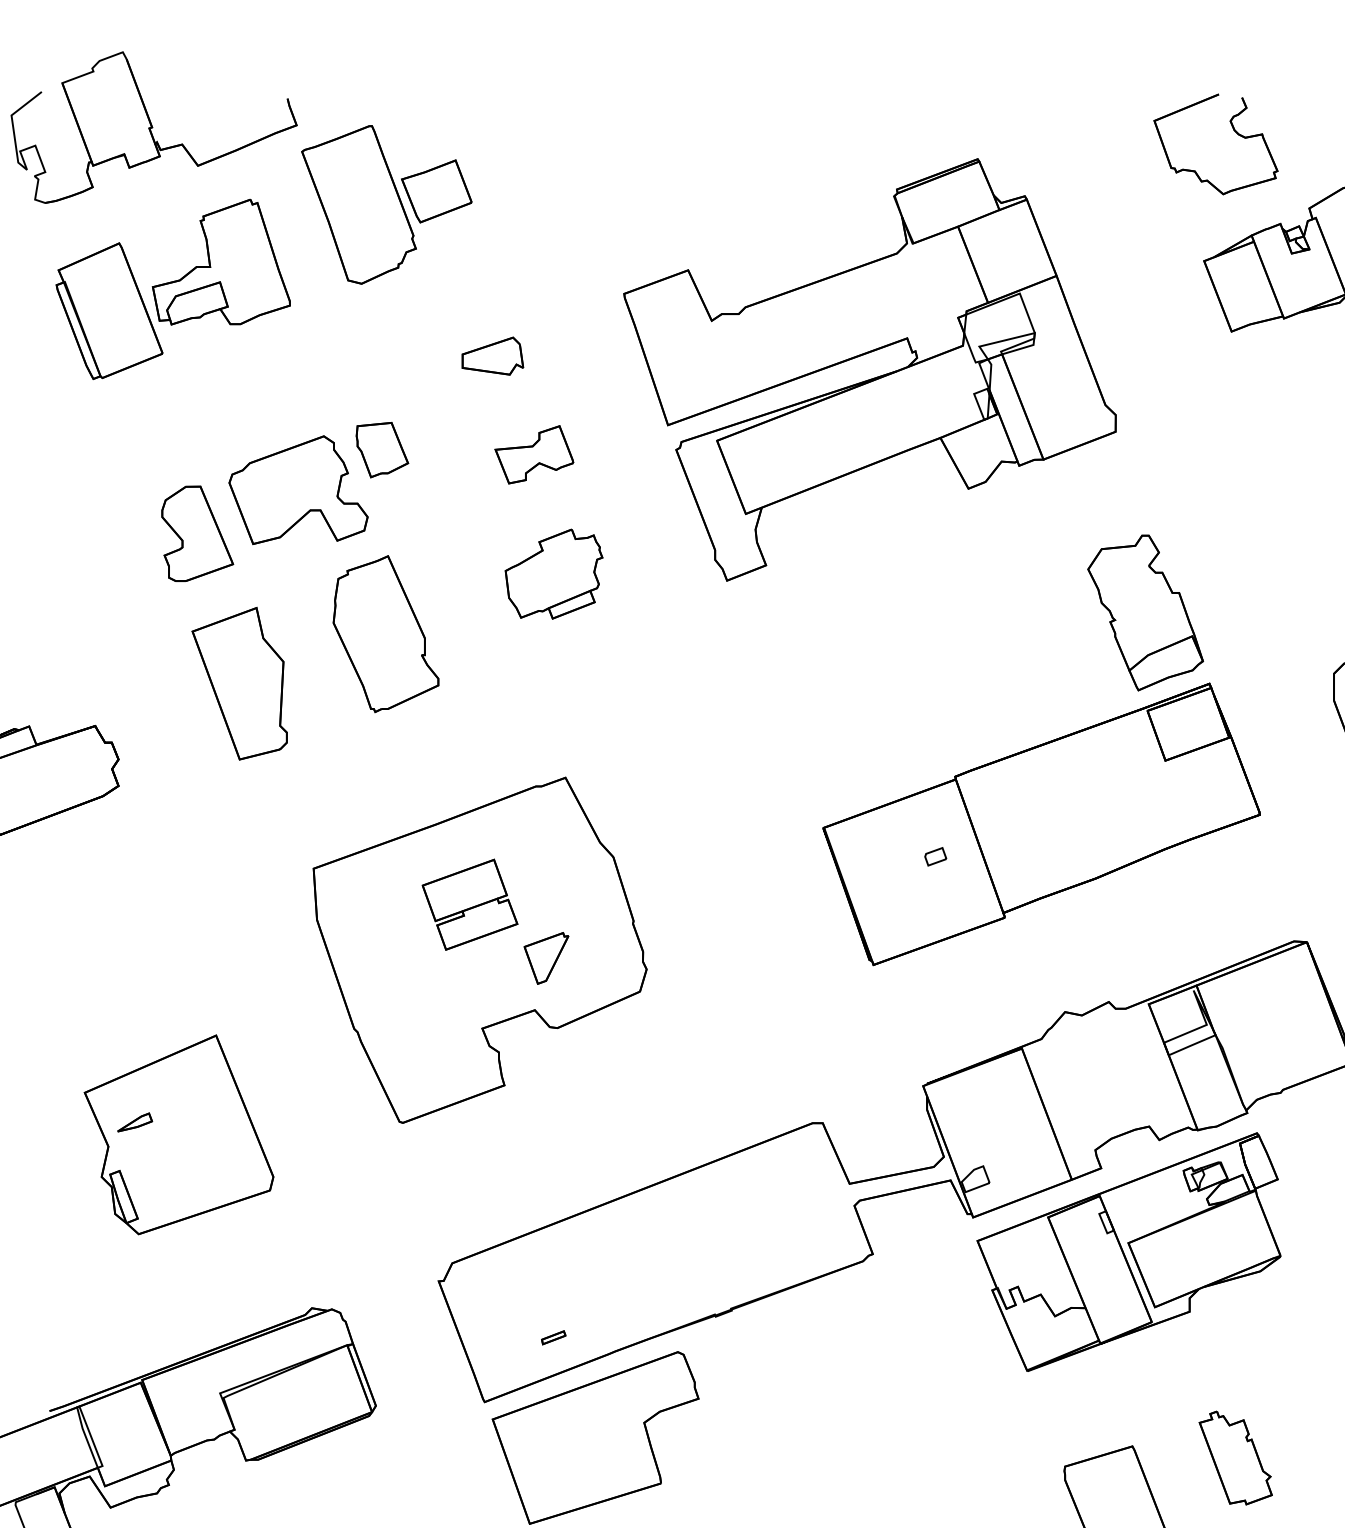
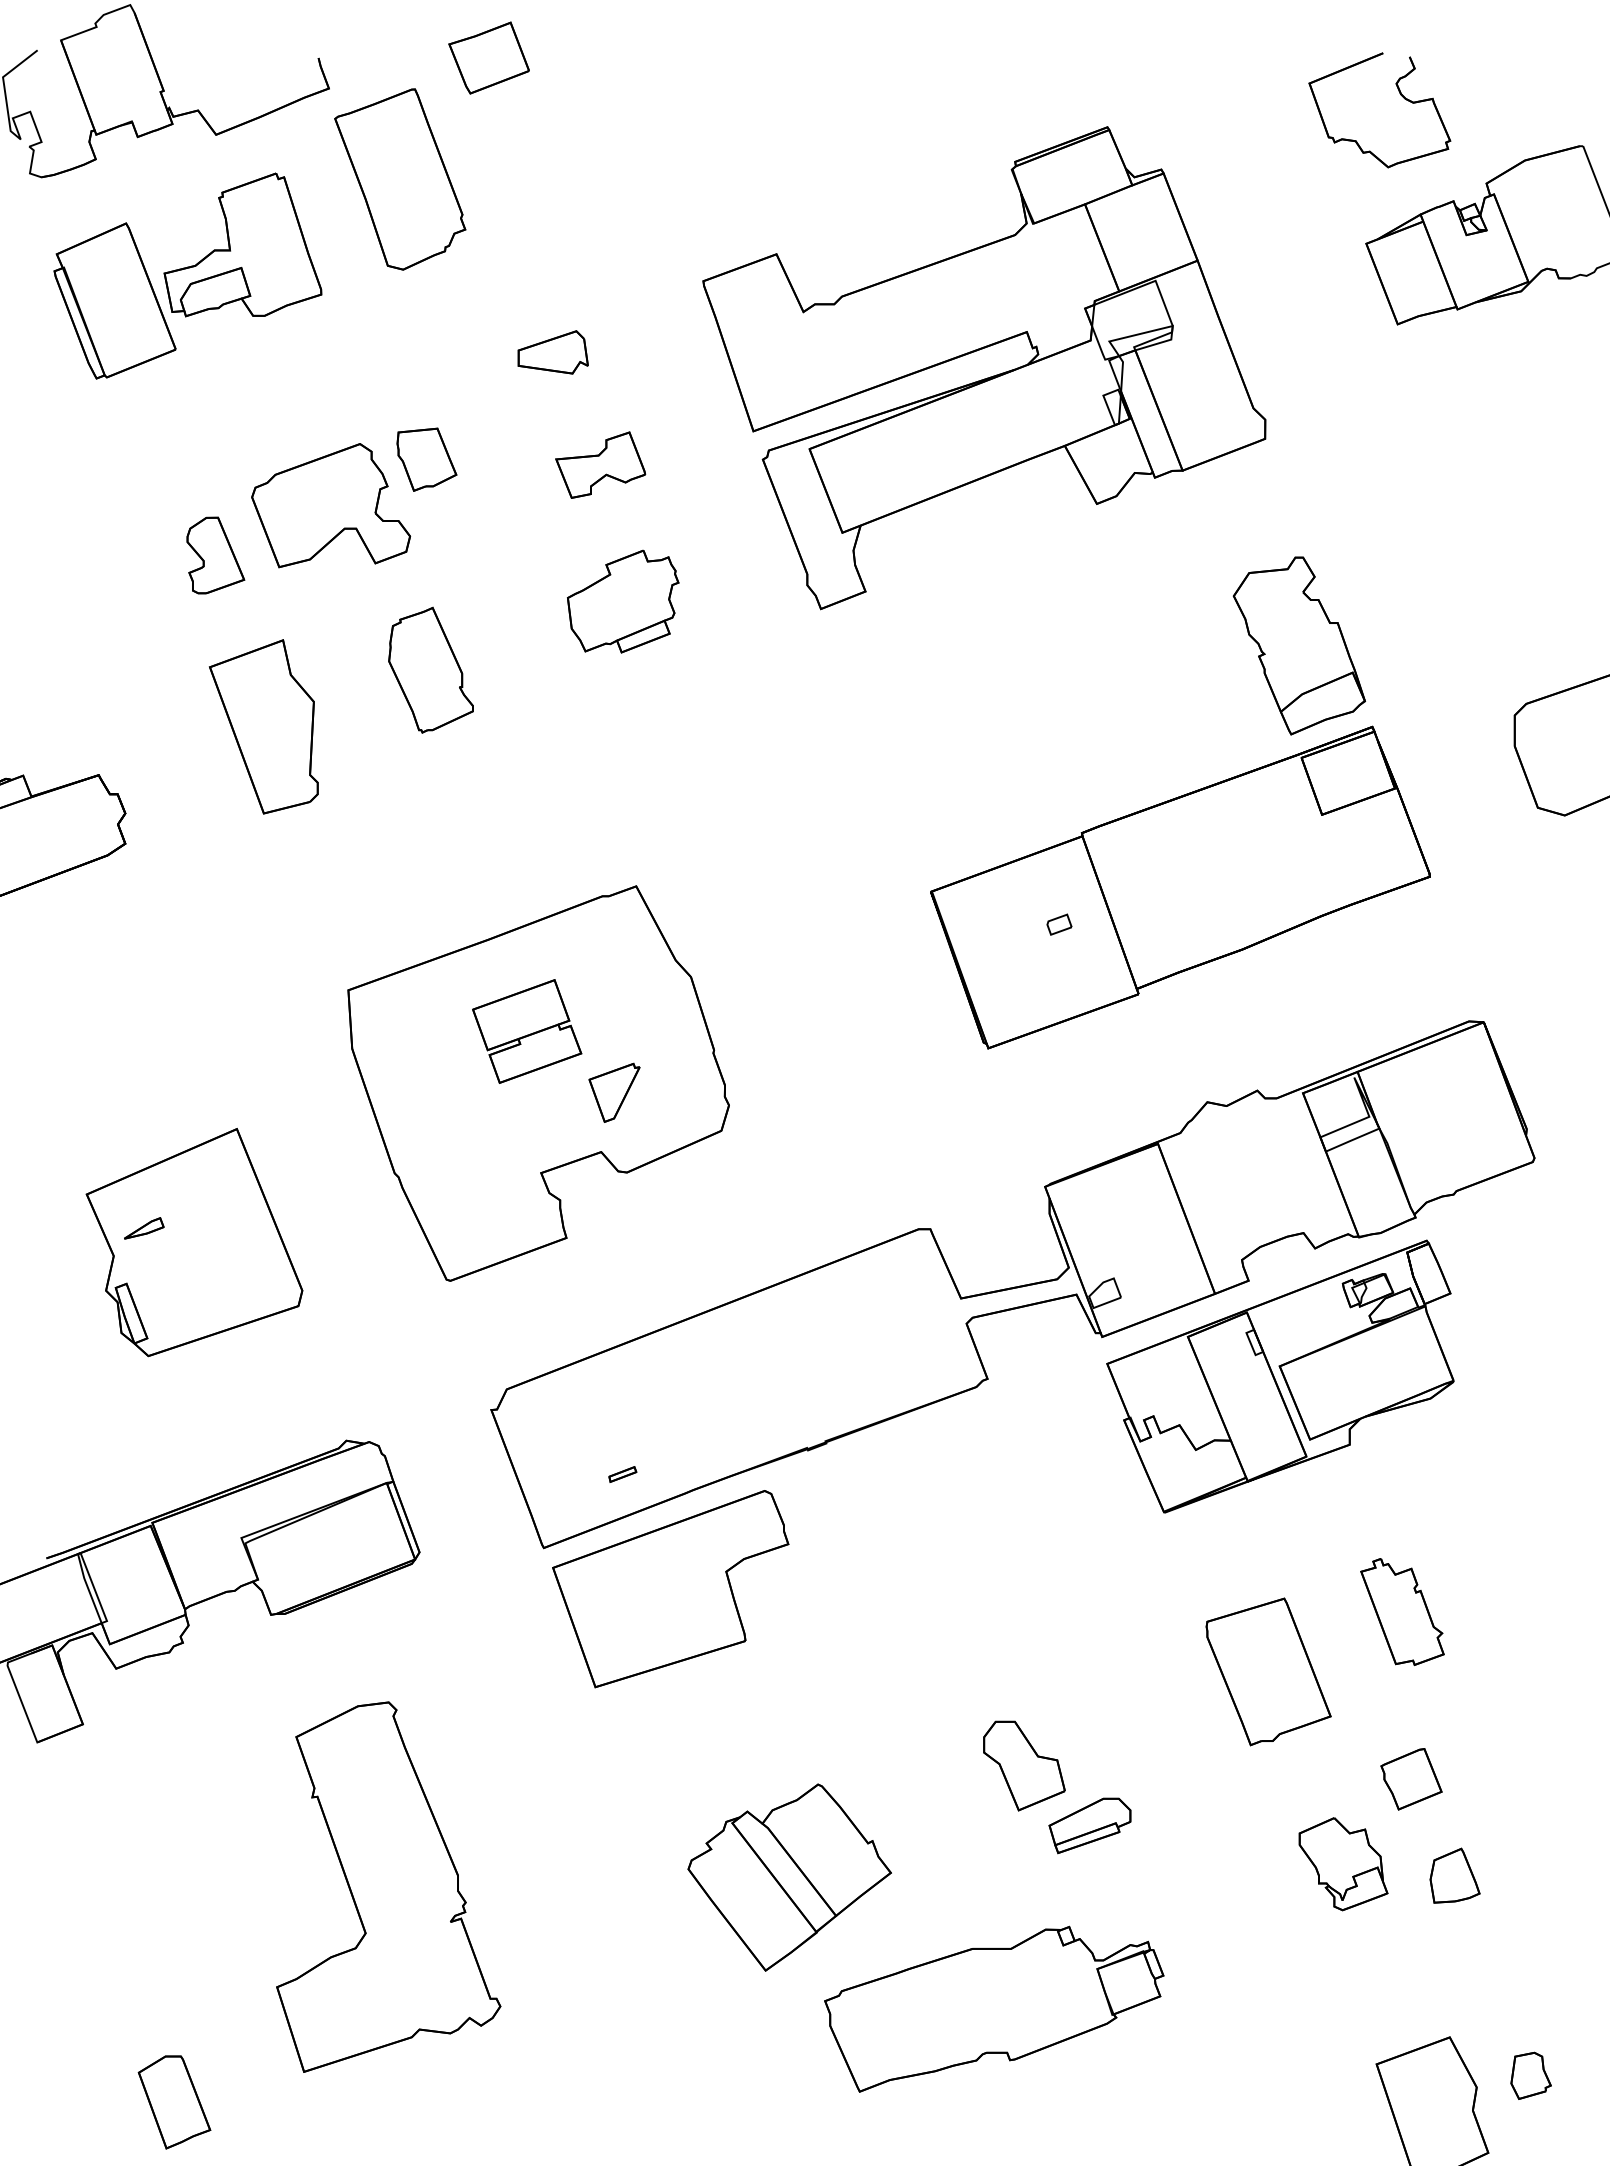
part: (436, 190) -> (488, 57), moved
part: (197, 533) -> (215, 555), size x0.7
part: (385, 634) -> (430, 670), size x0.7
part: (479, 950) -> (538, 1083), moved

